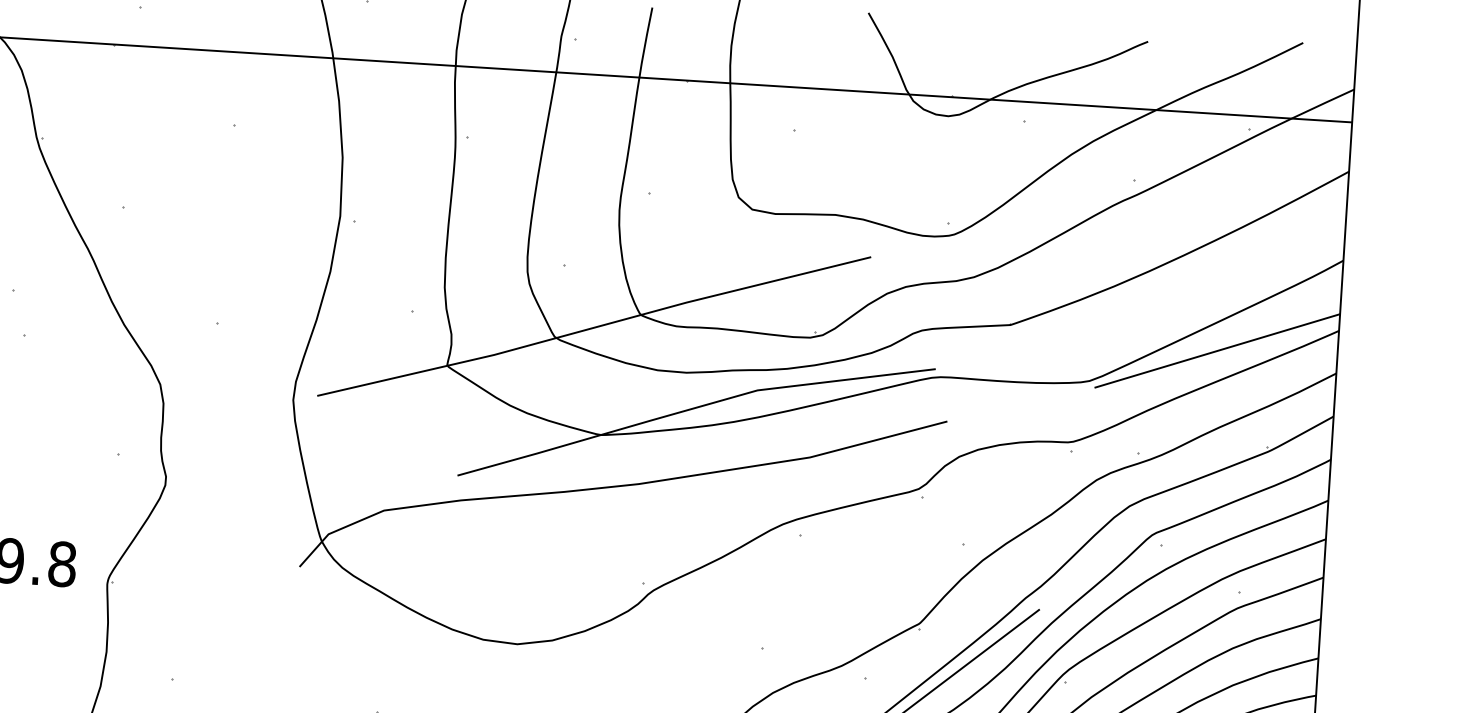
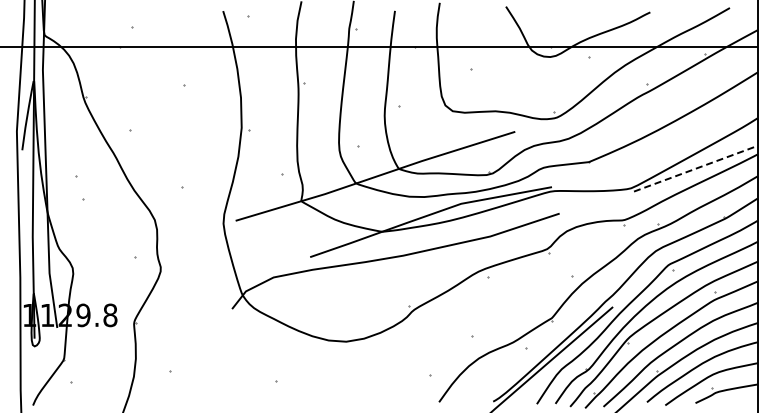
line: (1216, 350) -> (695, 168), solid -> dashed

